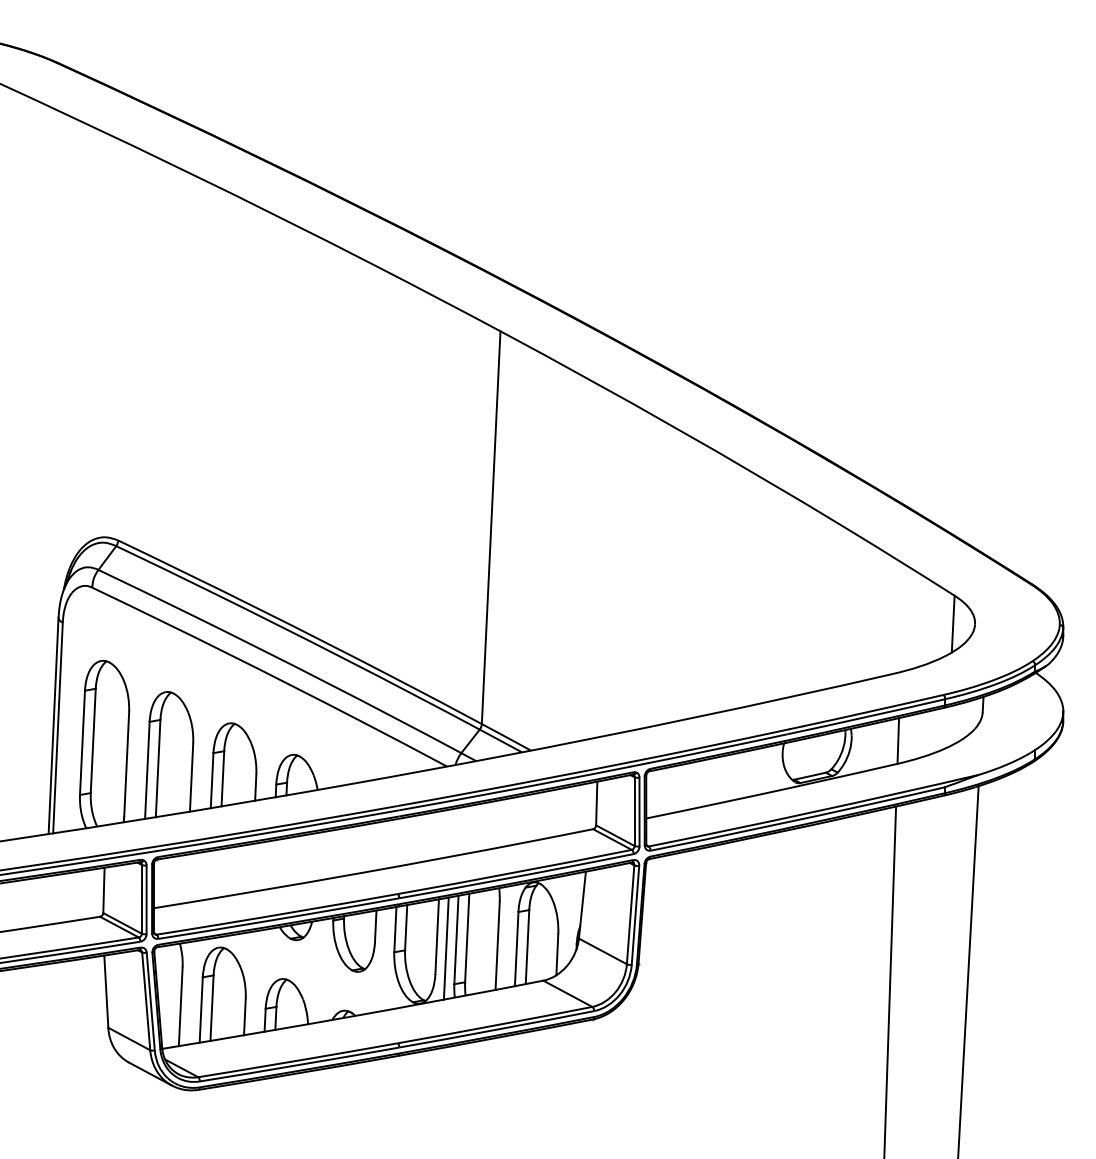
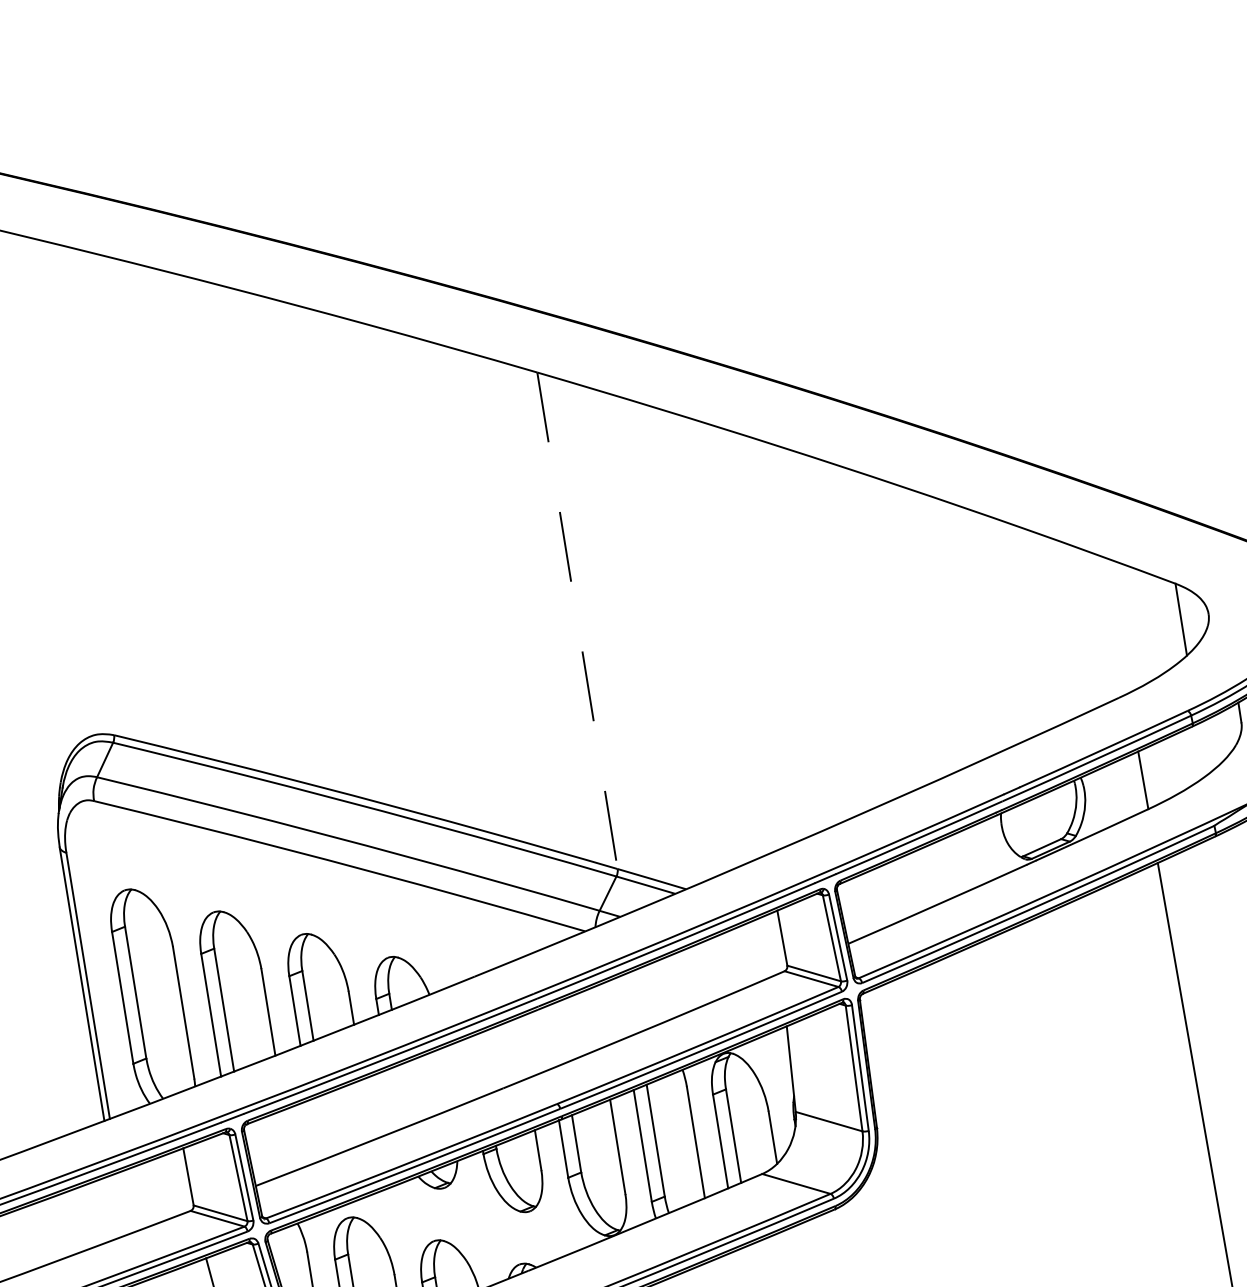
line: (491, 527) -> (577, 620), solid -> dashed
line: (445, 948) -> (631, 1159), removed

